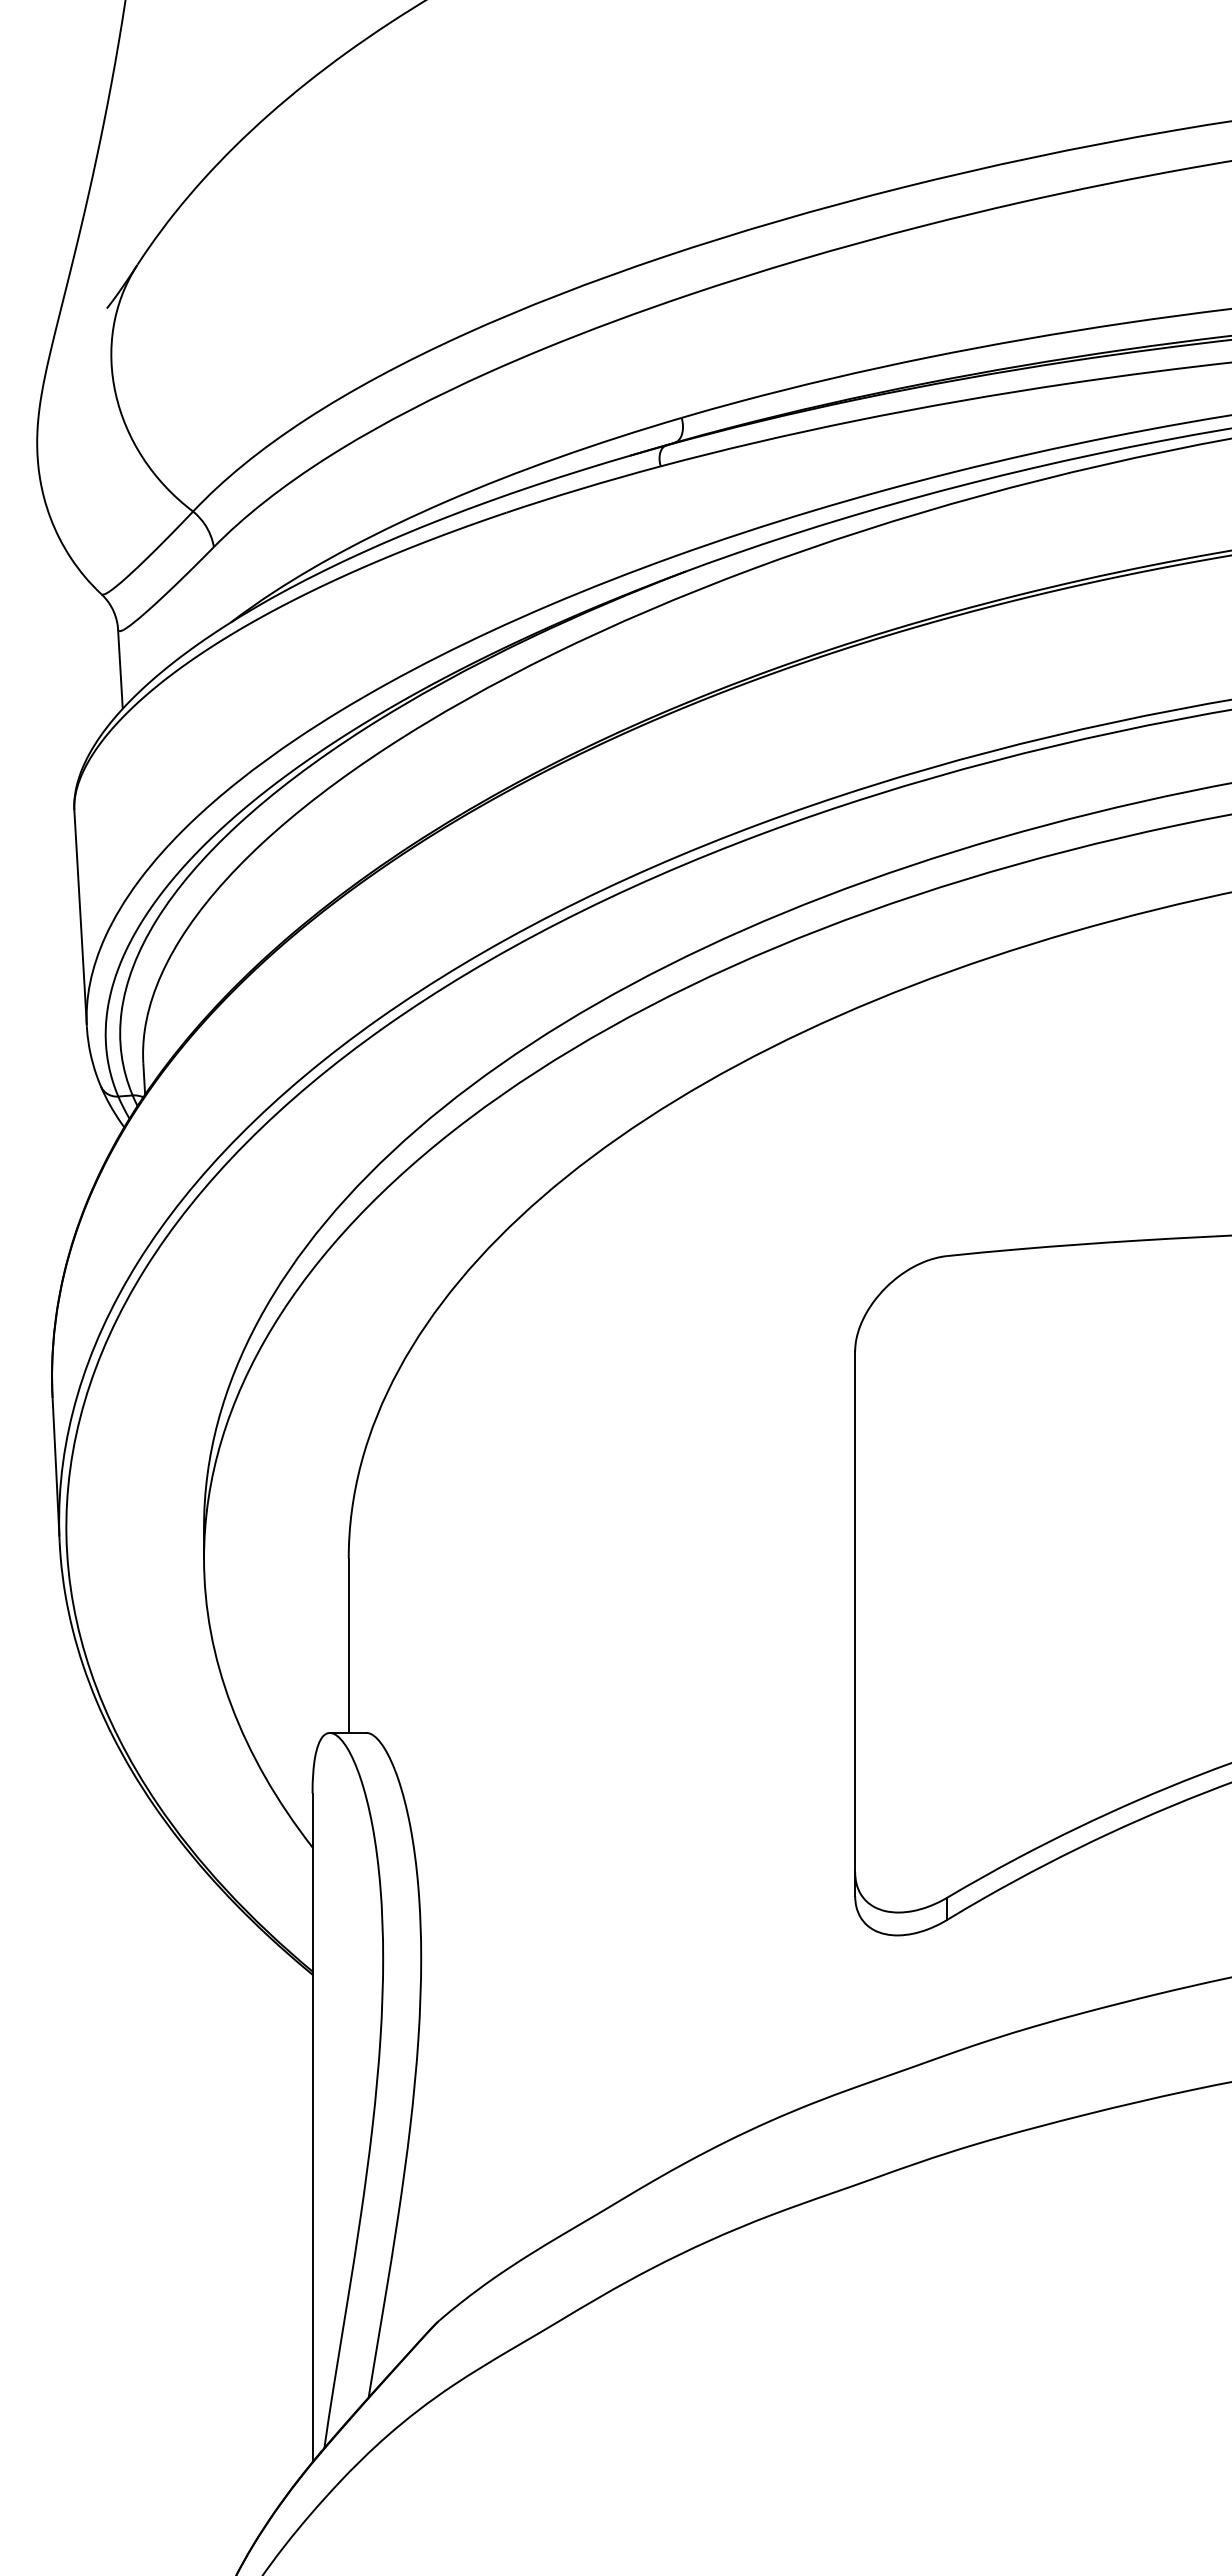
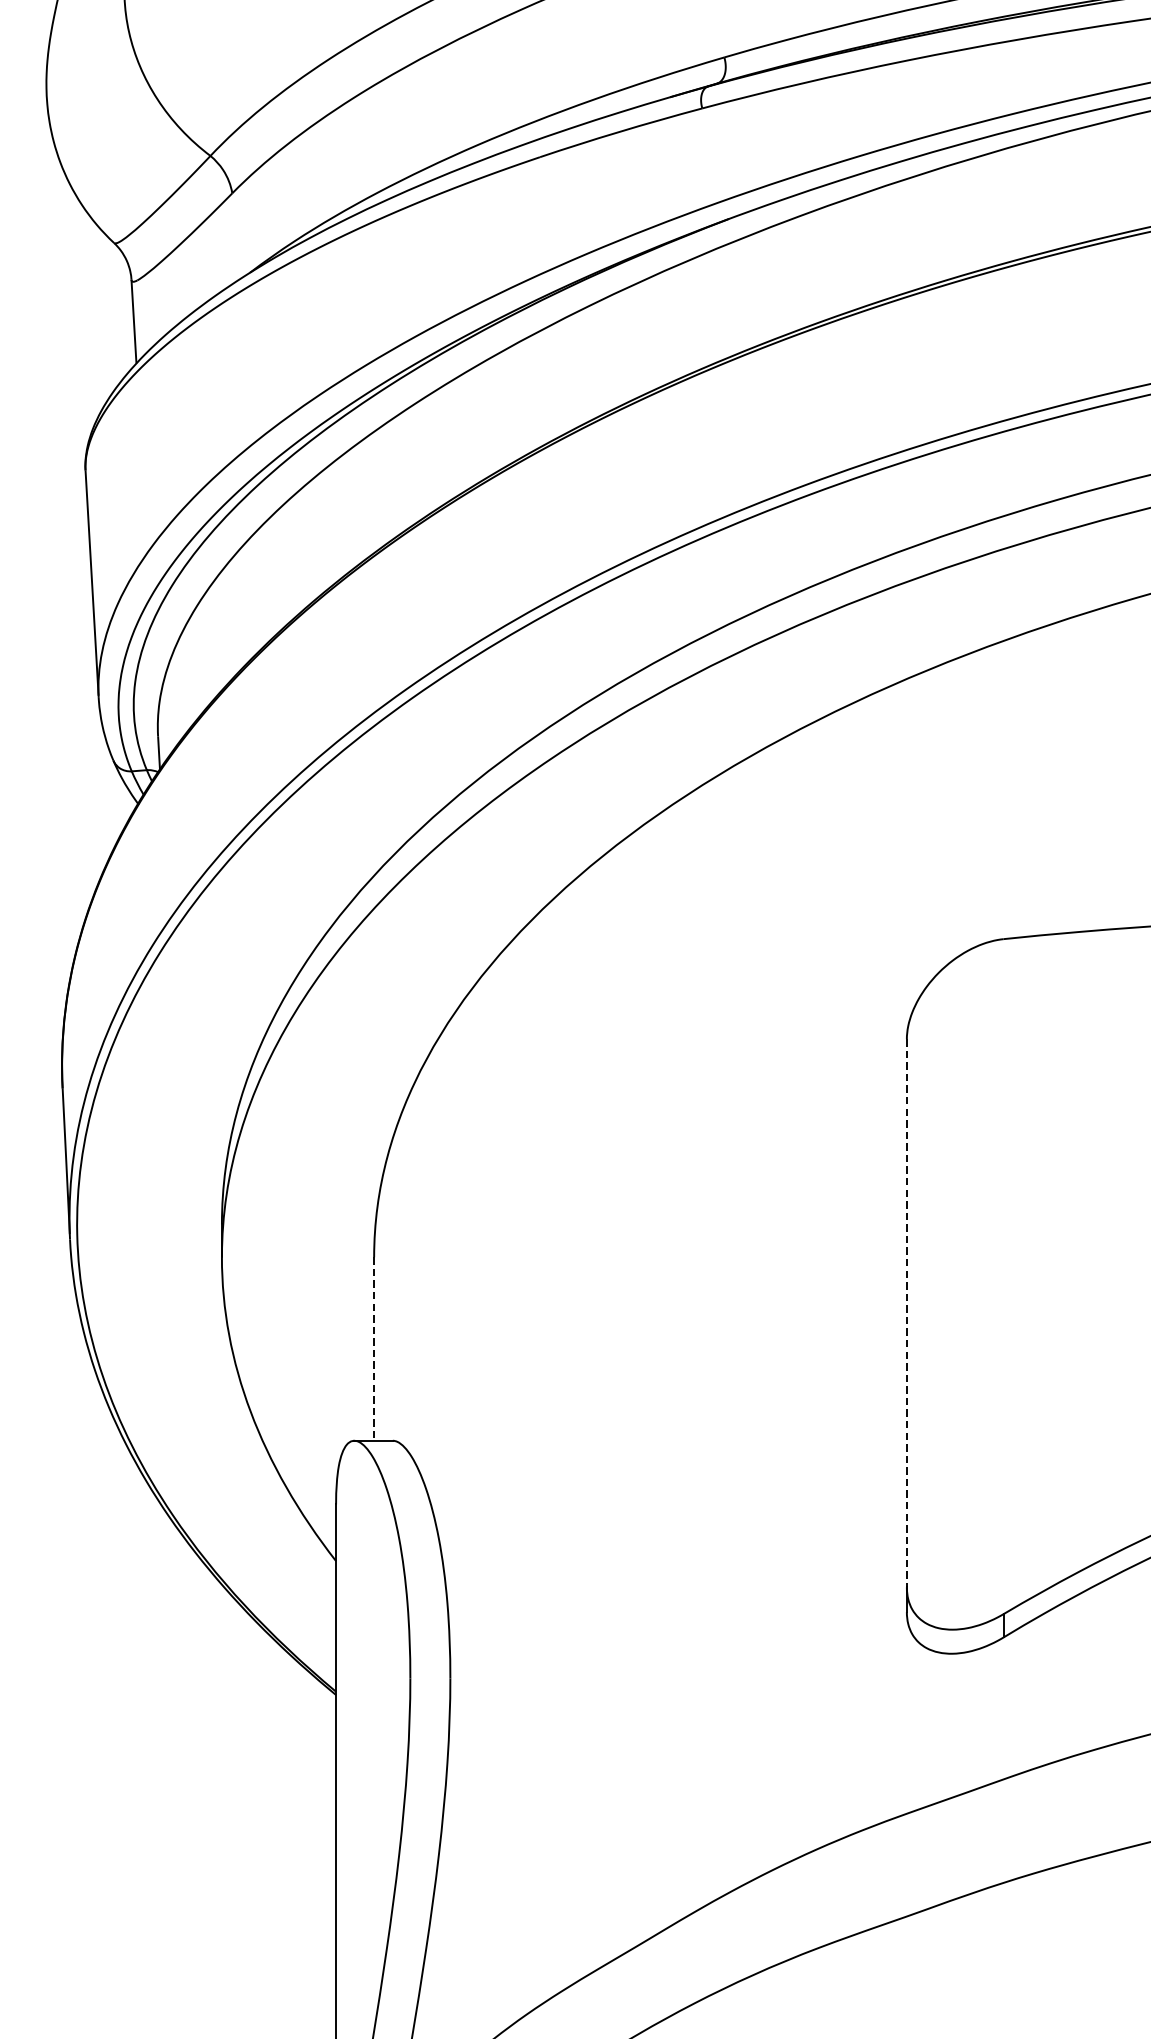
line: (855, 1611) -> (907, 1313), solid -> dashed
line: (348, 1646) -> (373, 1349), solid -> dashed

